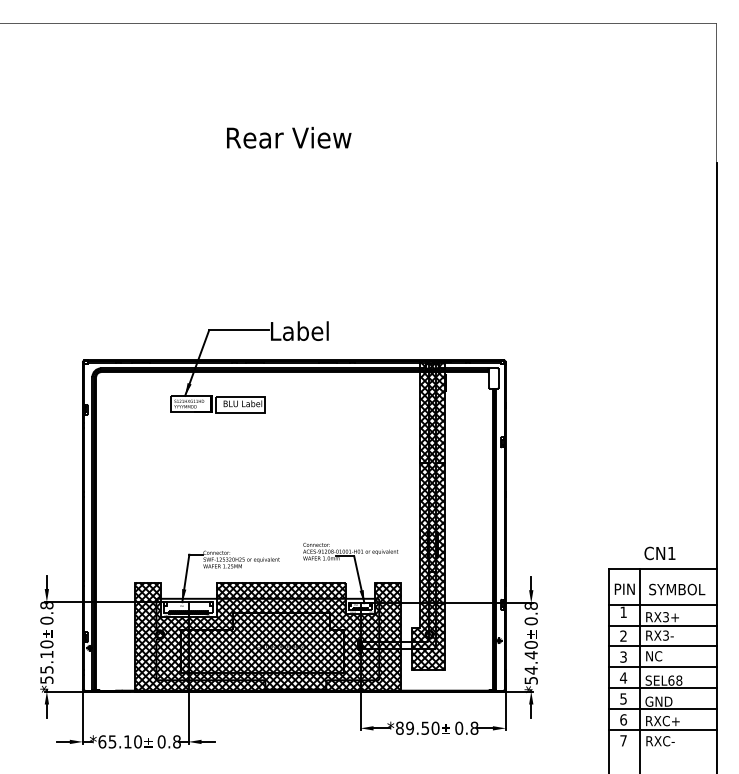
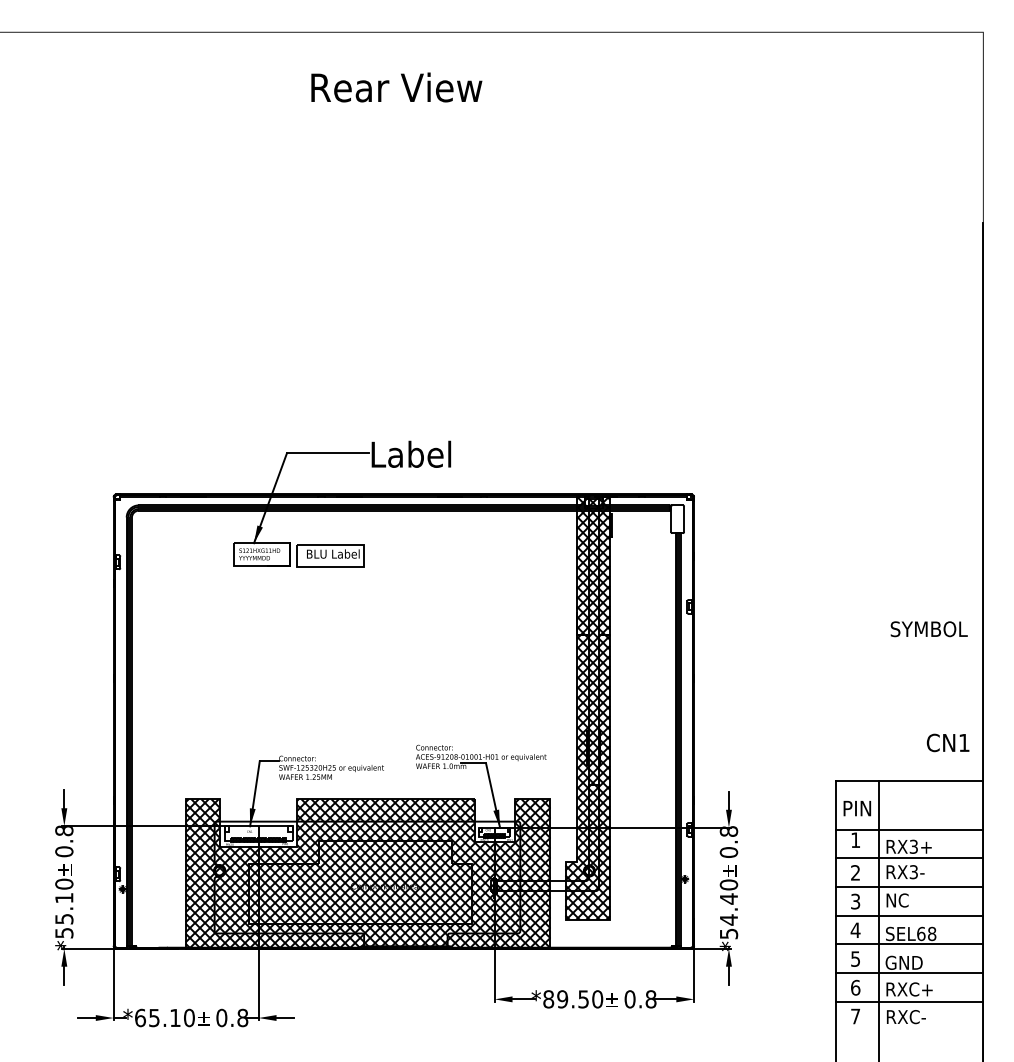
text: (289, 137) -> (397, 87), moved
text: (659, 553) -> (947, 743), moved
text: (677, 589) -> (929, 629), moved

